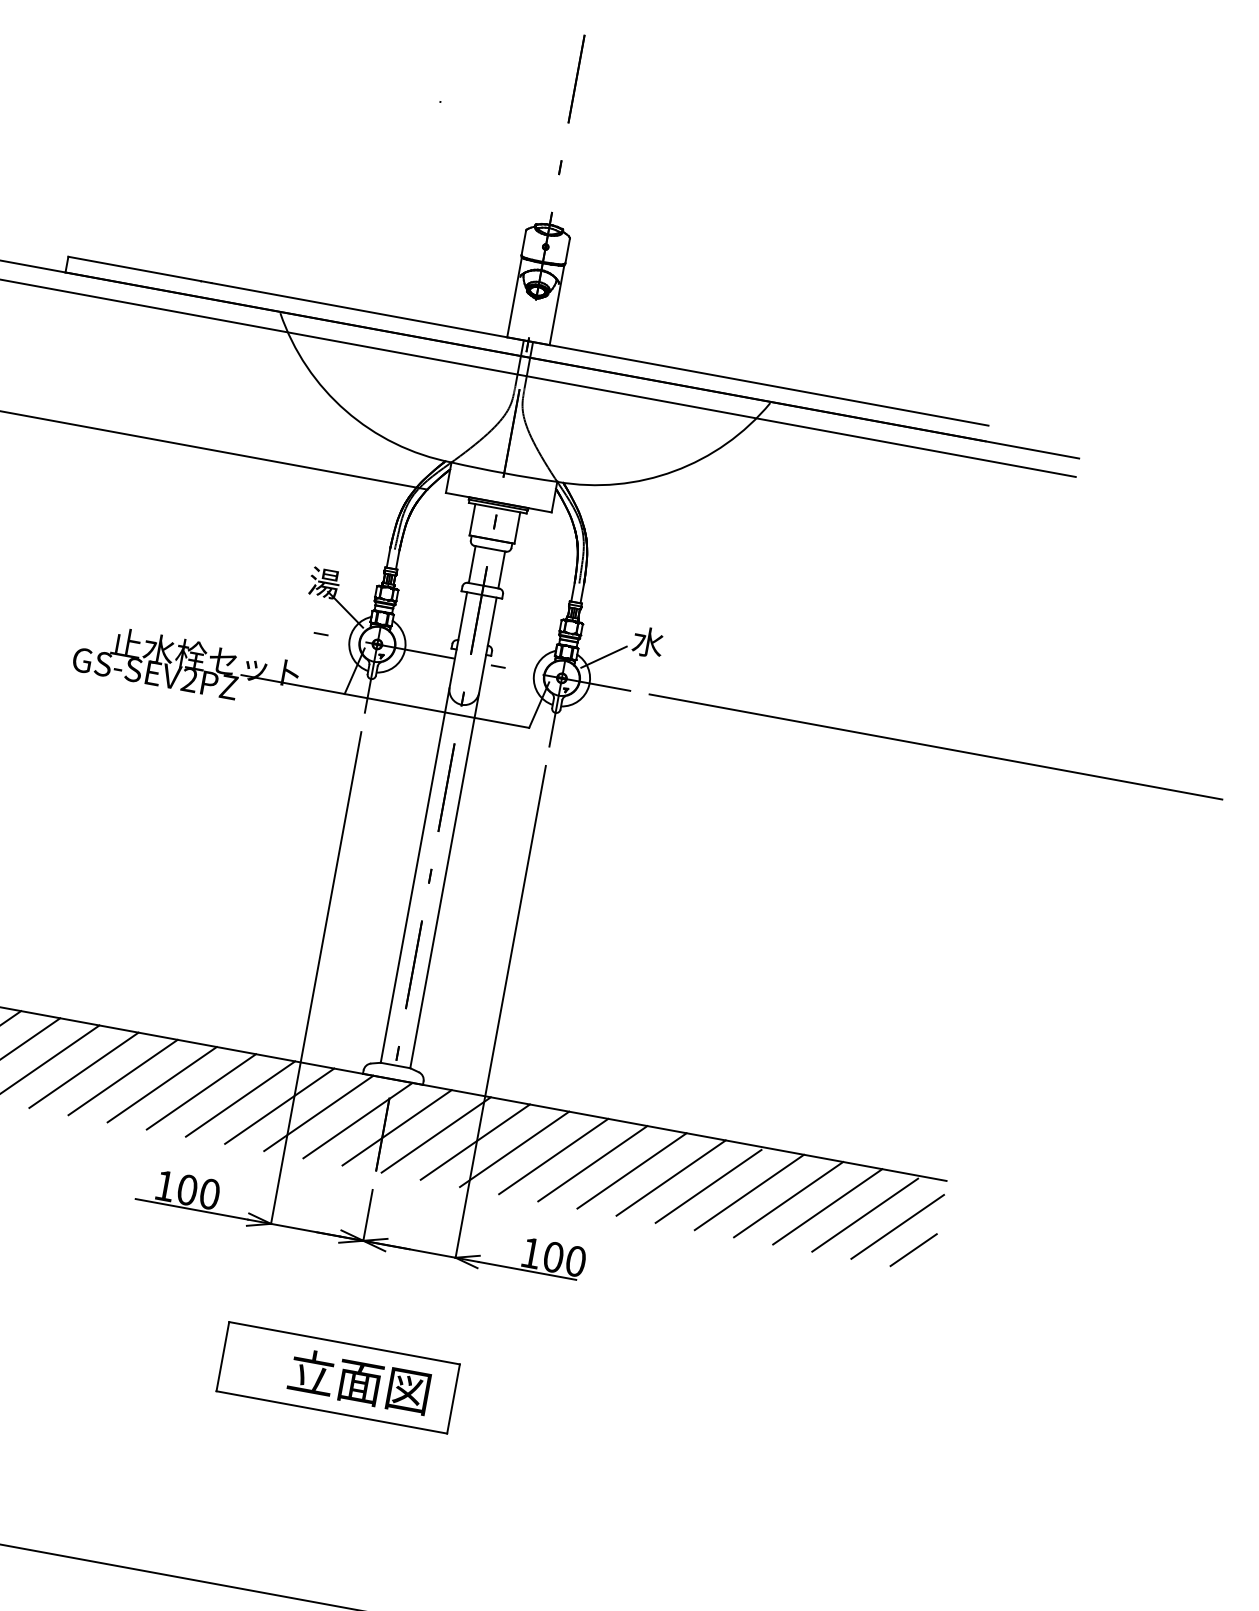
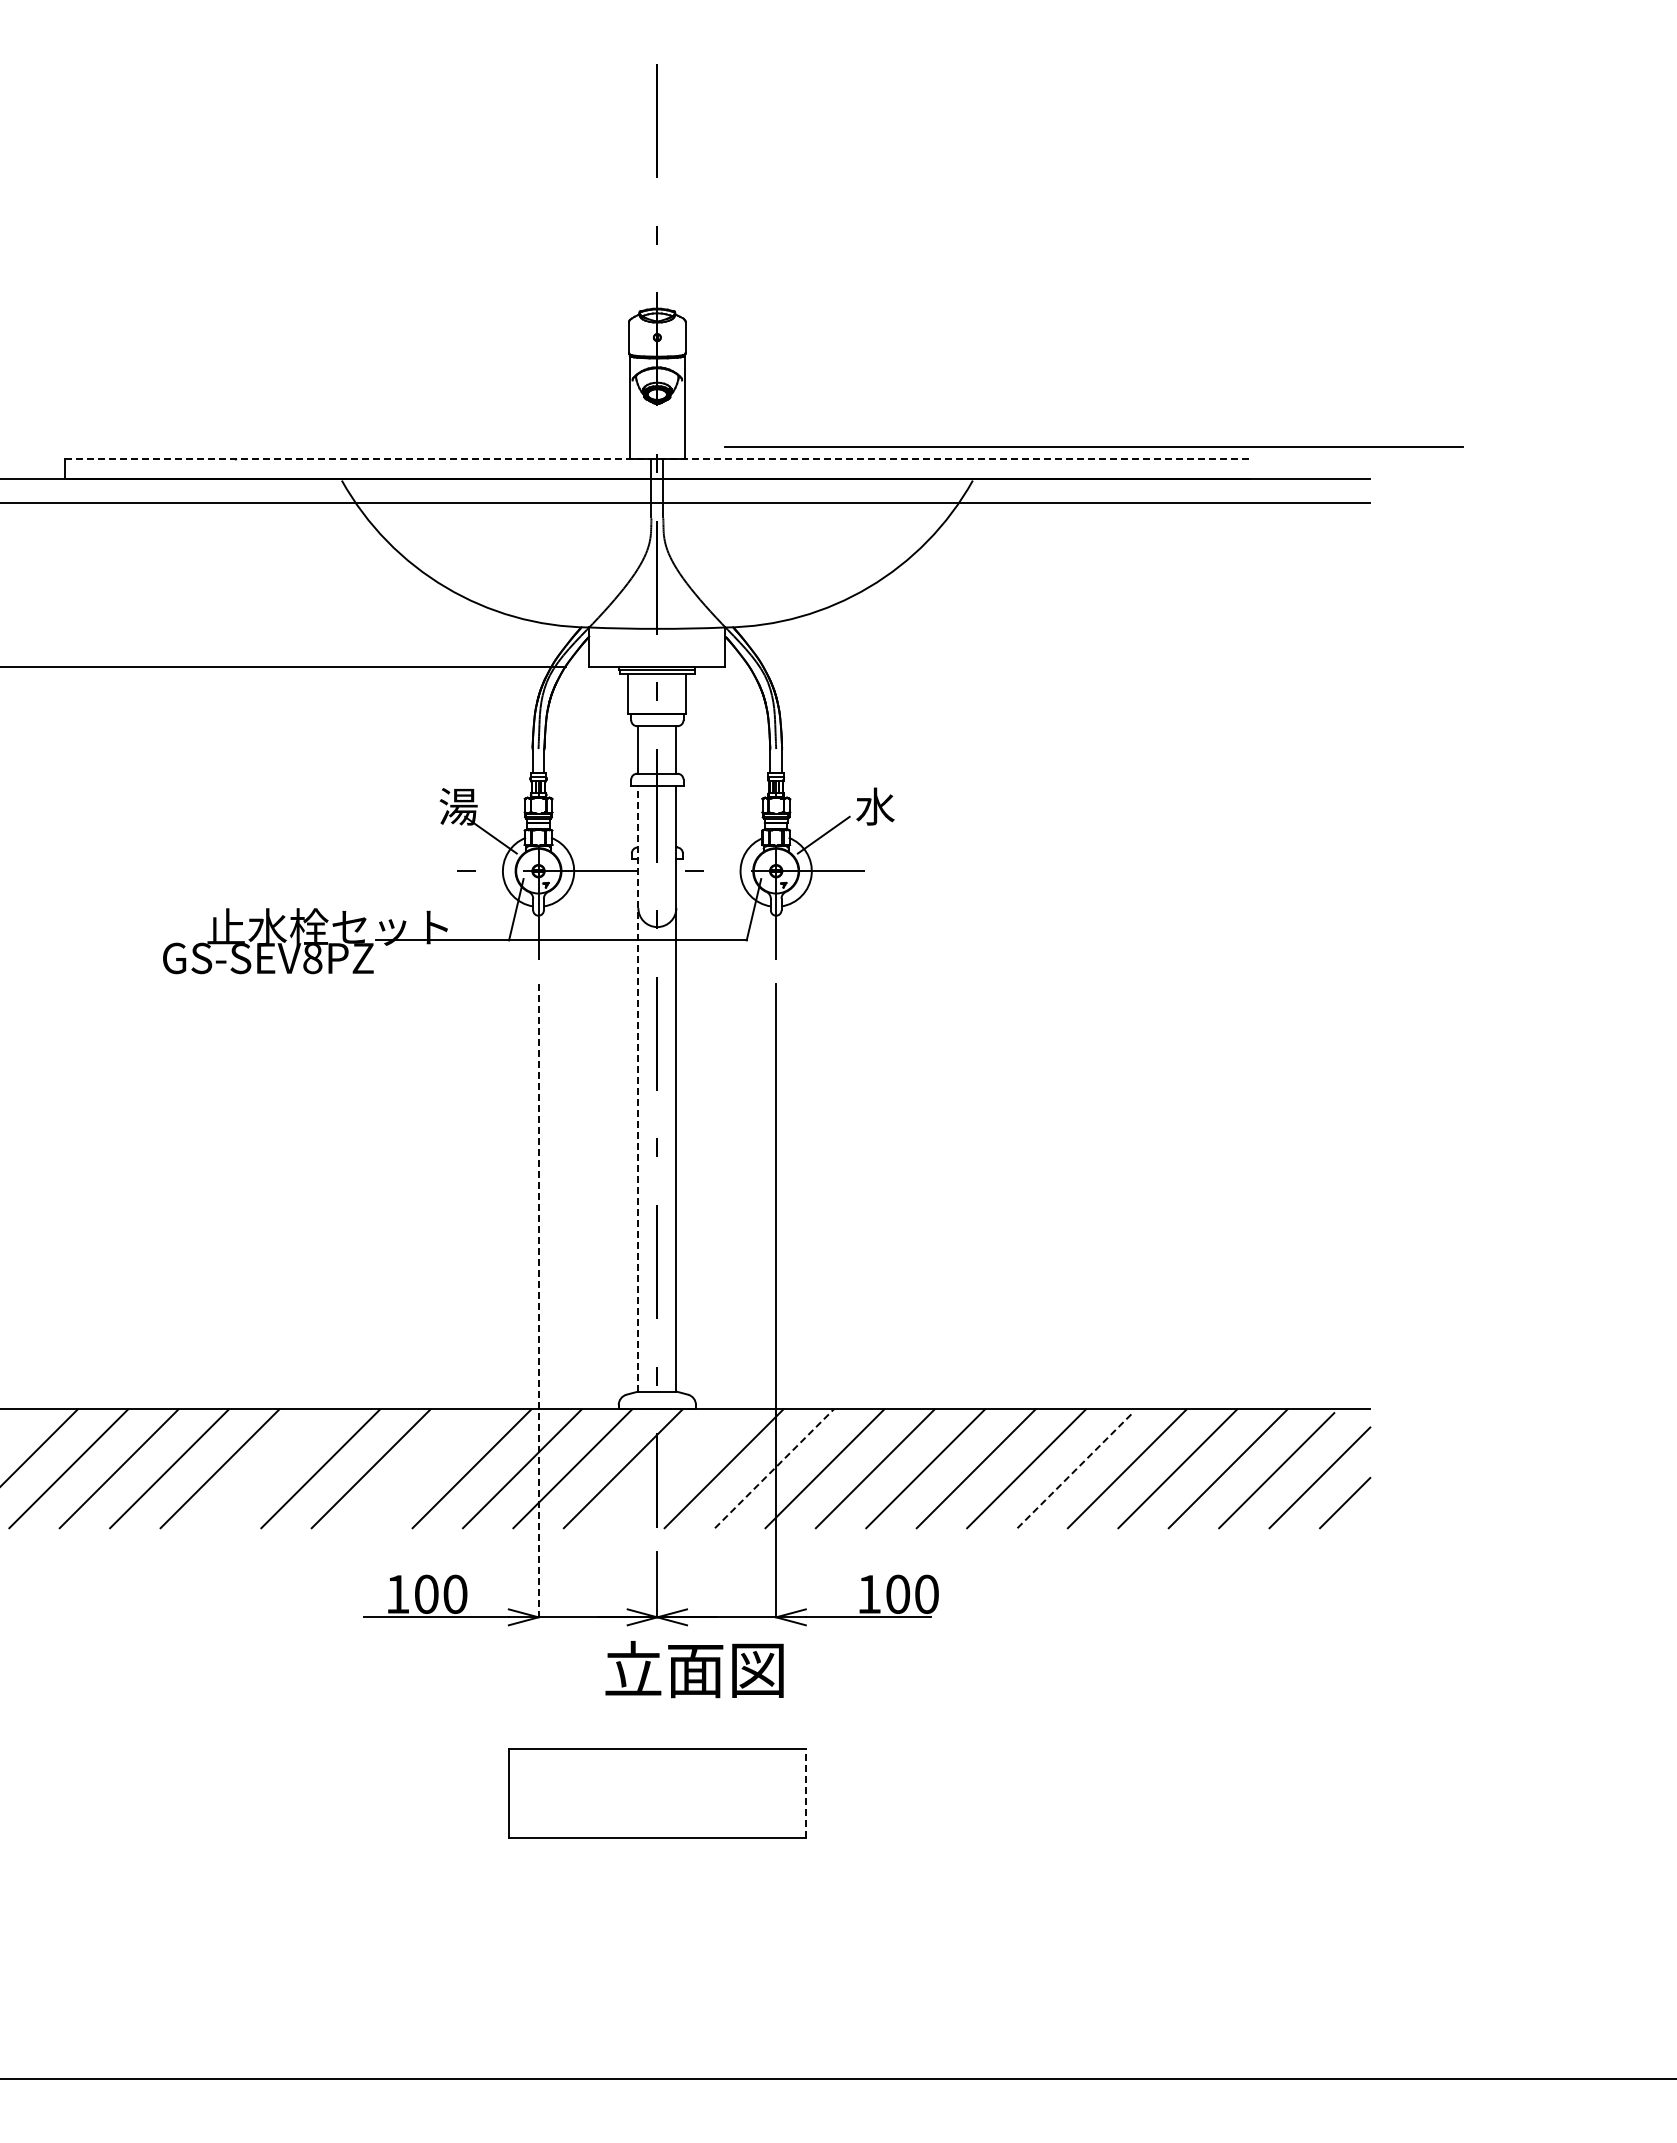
line: (528, 340) -> (657, 458), solid -> dashed
text: (189, 680) -> (312, 959), GS-SEV2PZ -> GS-SEV8PZ
line: (935, 746) -> (1093, 446), moved
line: (424, 827) -> (638, 1088), solid -> dashed
line: (316, 977) -> (538, 1300), solid -> dashed
line: (83, 1069) -> (269, 1468), removed
line: (201, 1091) -> (421, 1468), removed
line: (397, 1127) -> (673, 1468), removed
line: (475, 1141) -> (774, 1468), solid -> dashed
line: (708, 1186) -> (1075, 1470), solid -> dashed
text: (359, 1381) -> (694, 1669), moved
line: (453, 1398) -> (805, 1793), solid -> dashed

